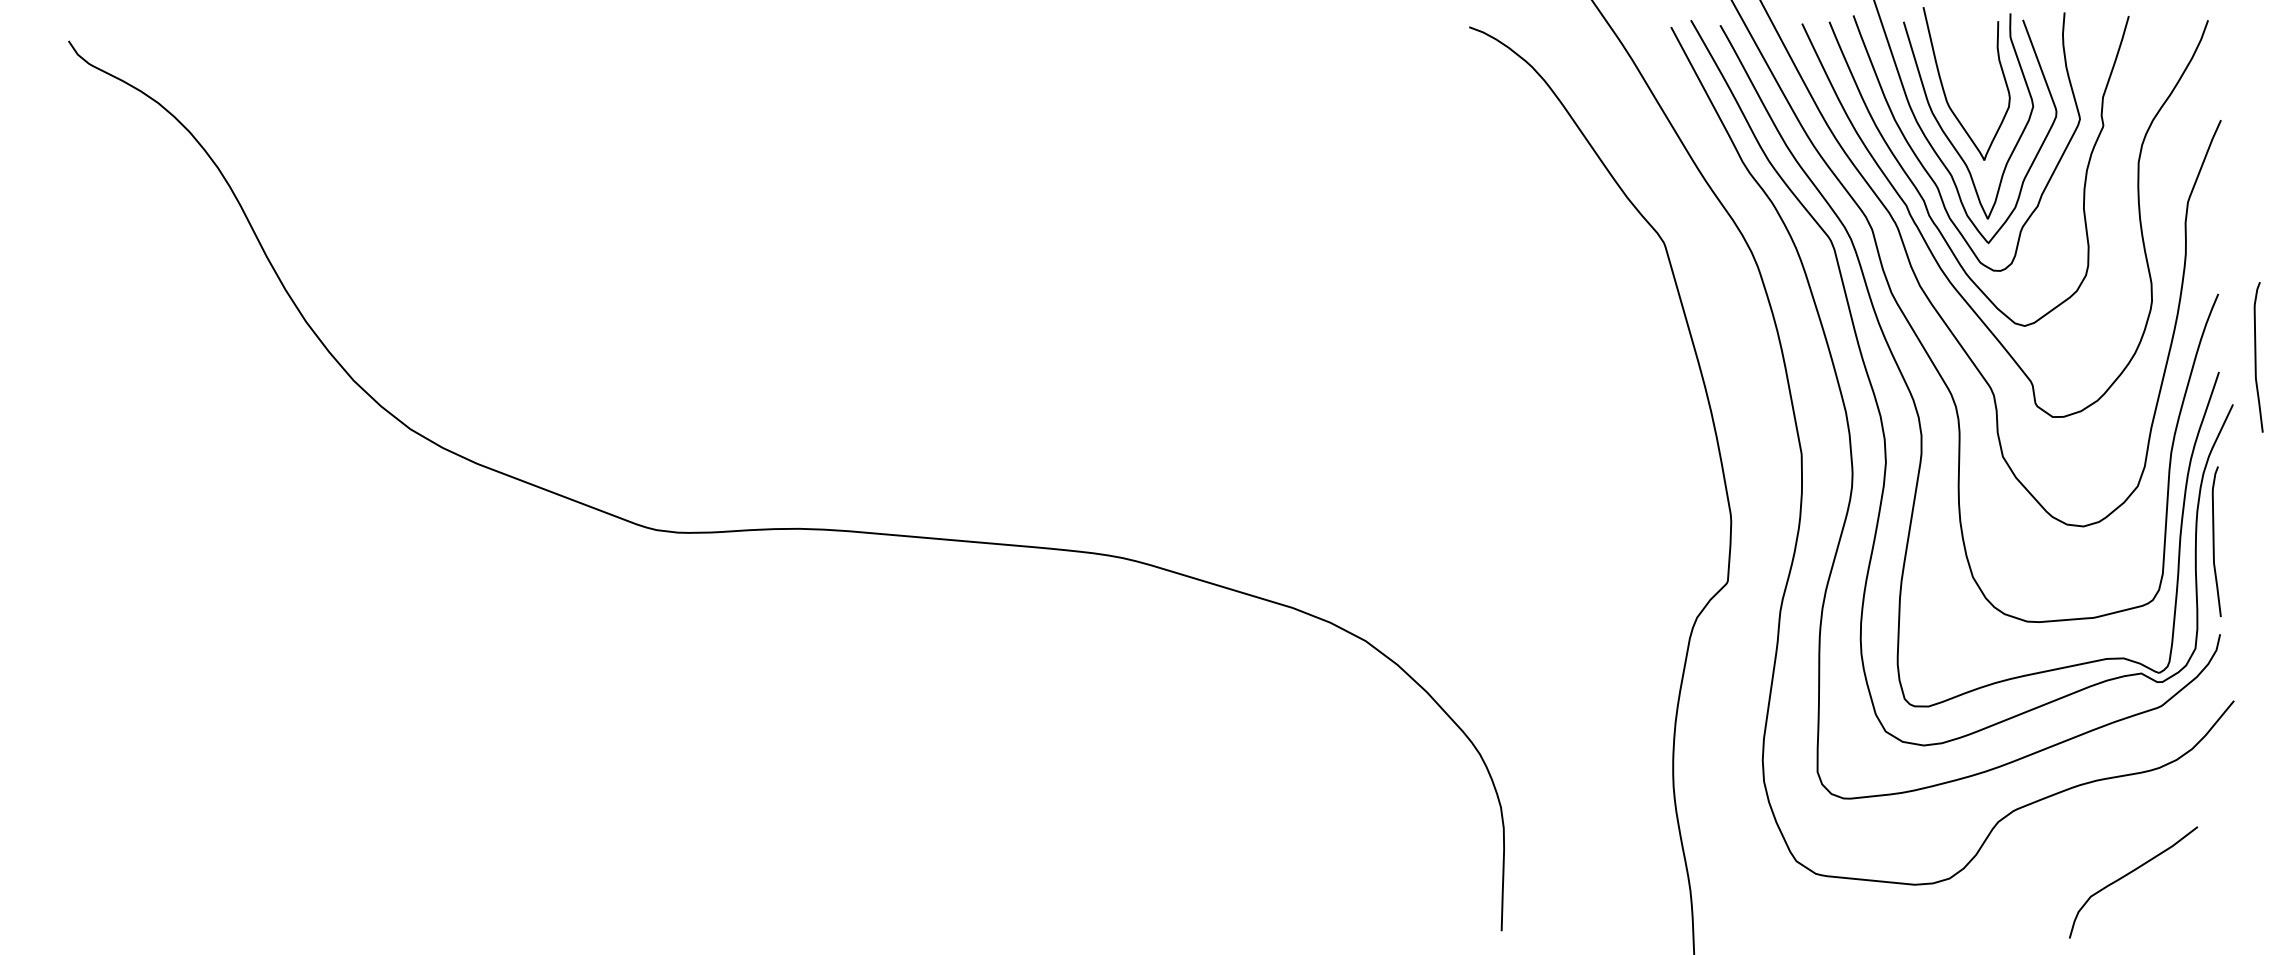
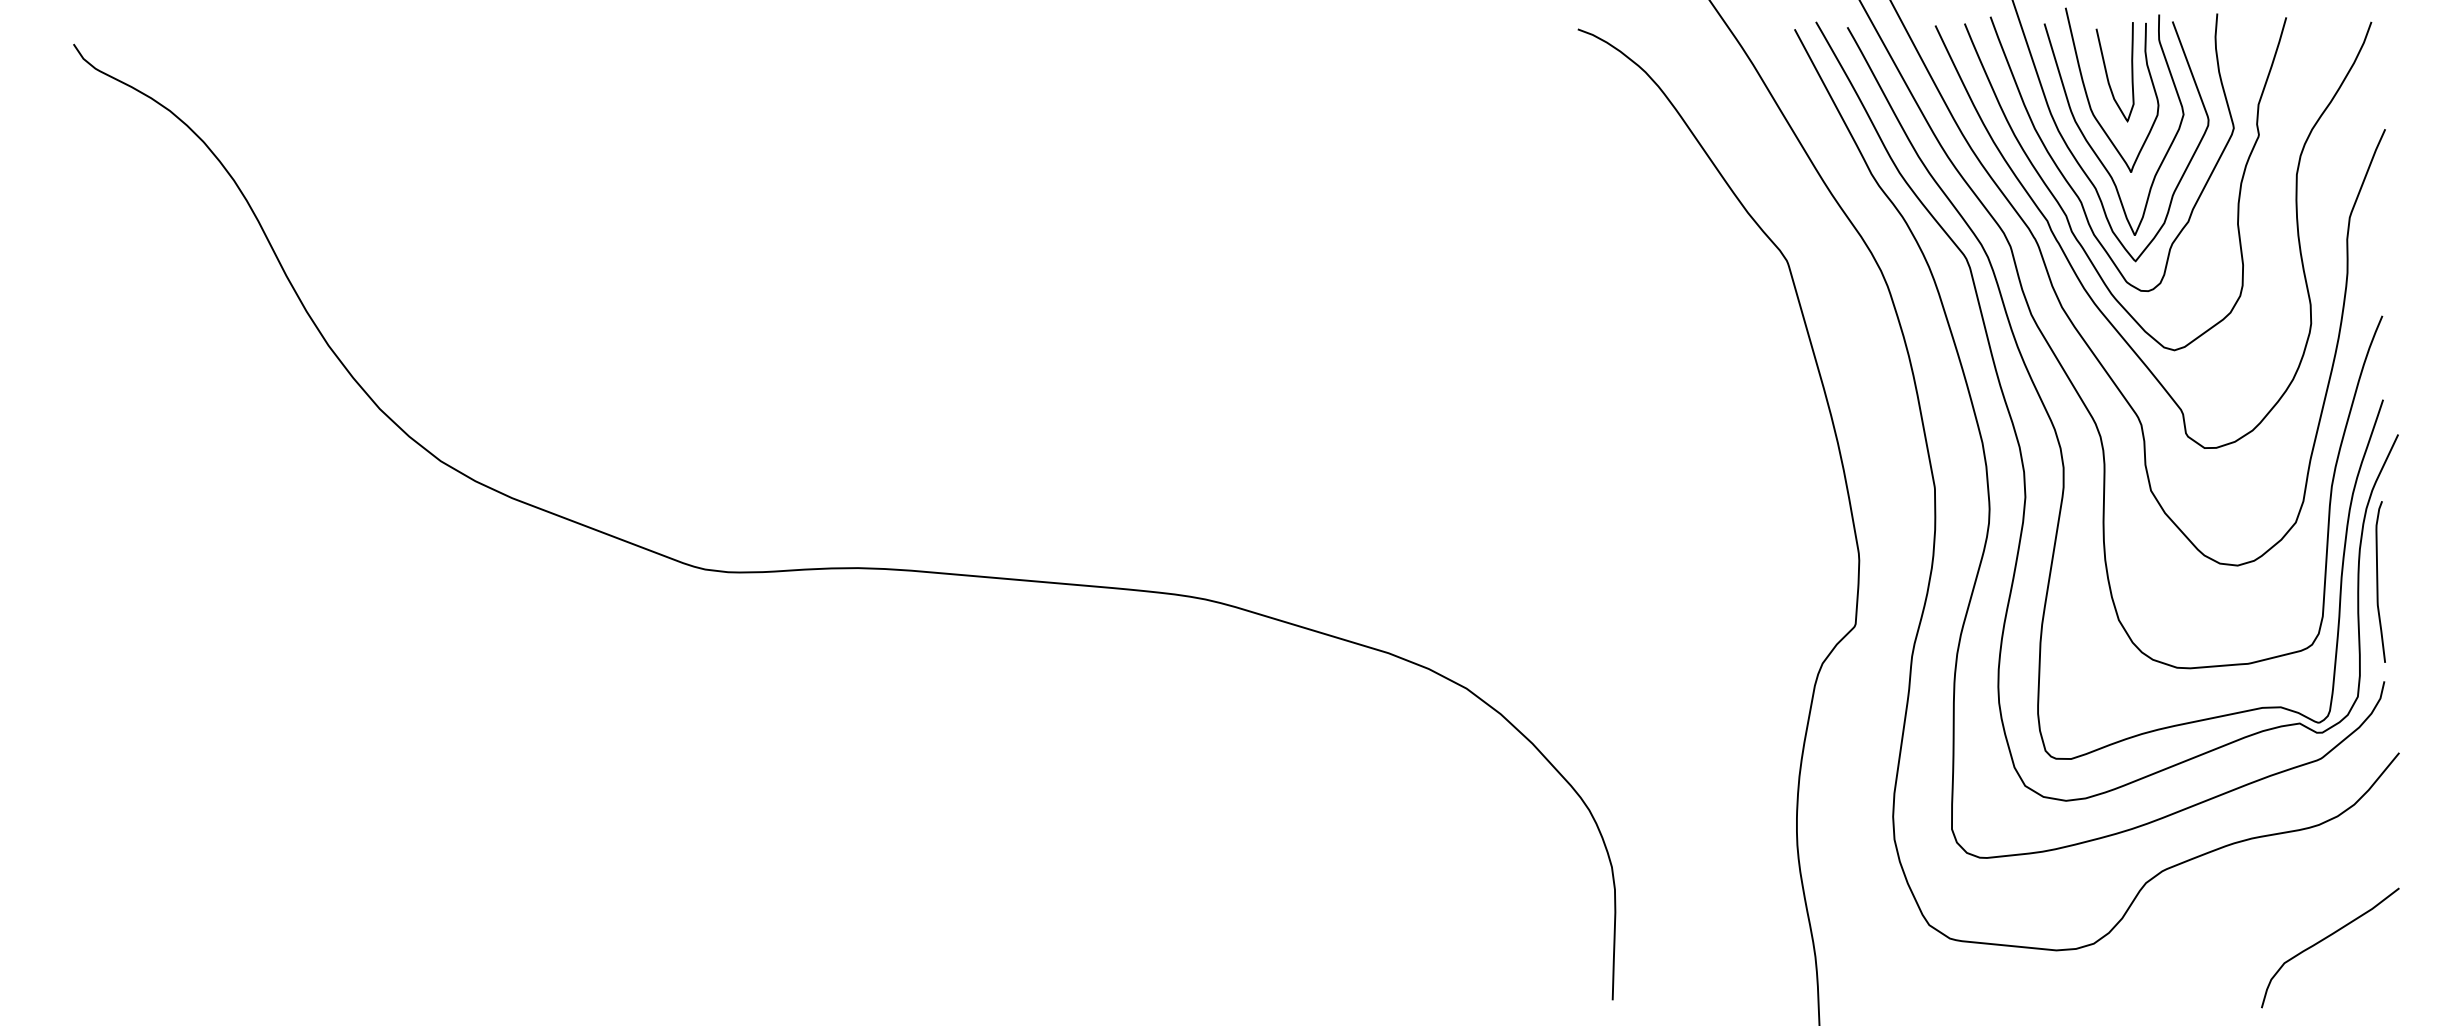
curve: (1962, 67) -> (2107, 72), added
curve: (2256, 356) -> (2423, 383), removed
curve: (2129, 874) -> (2325, 939), moved

